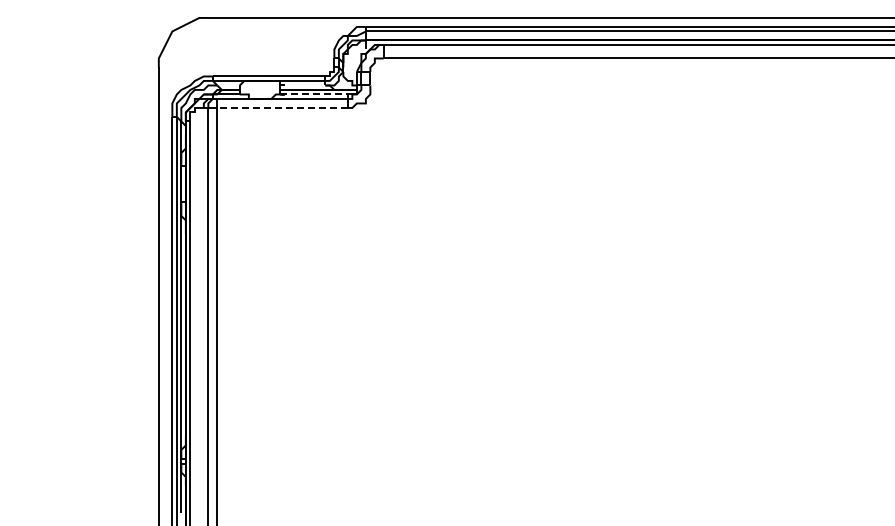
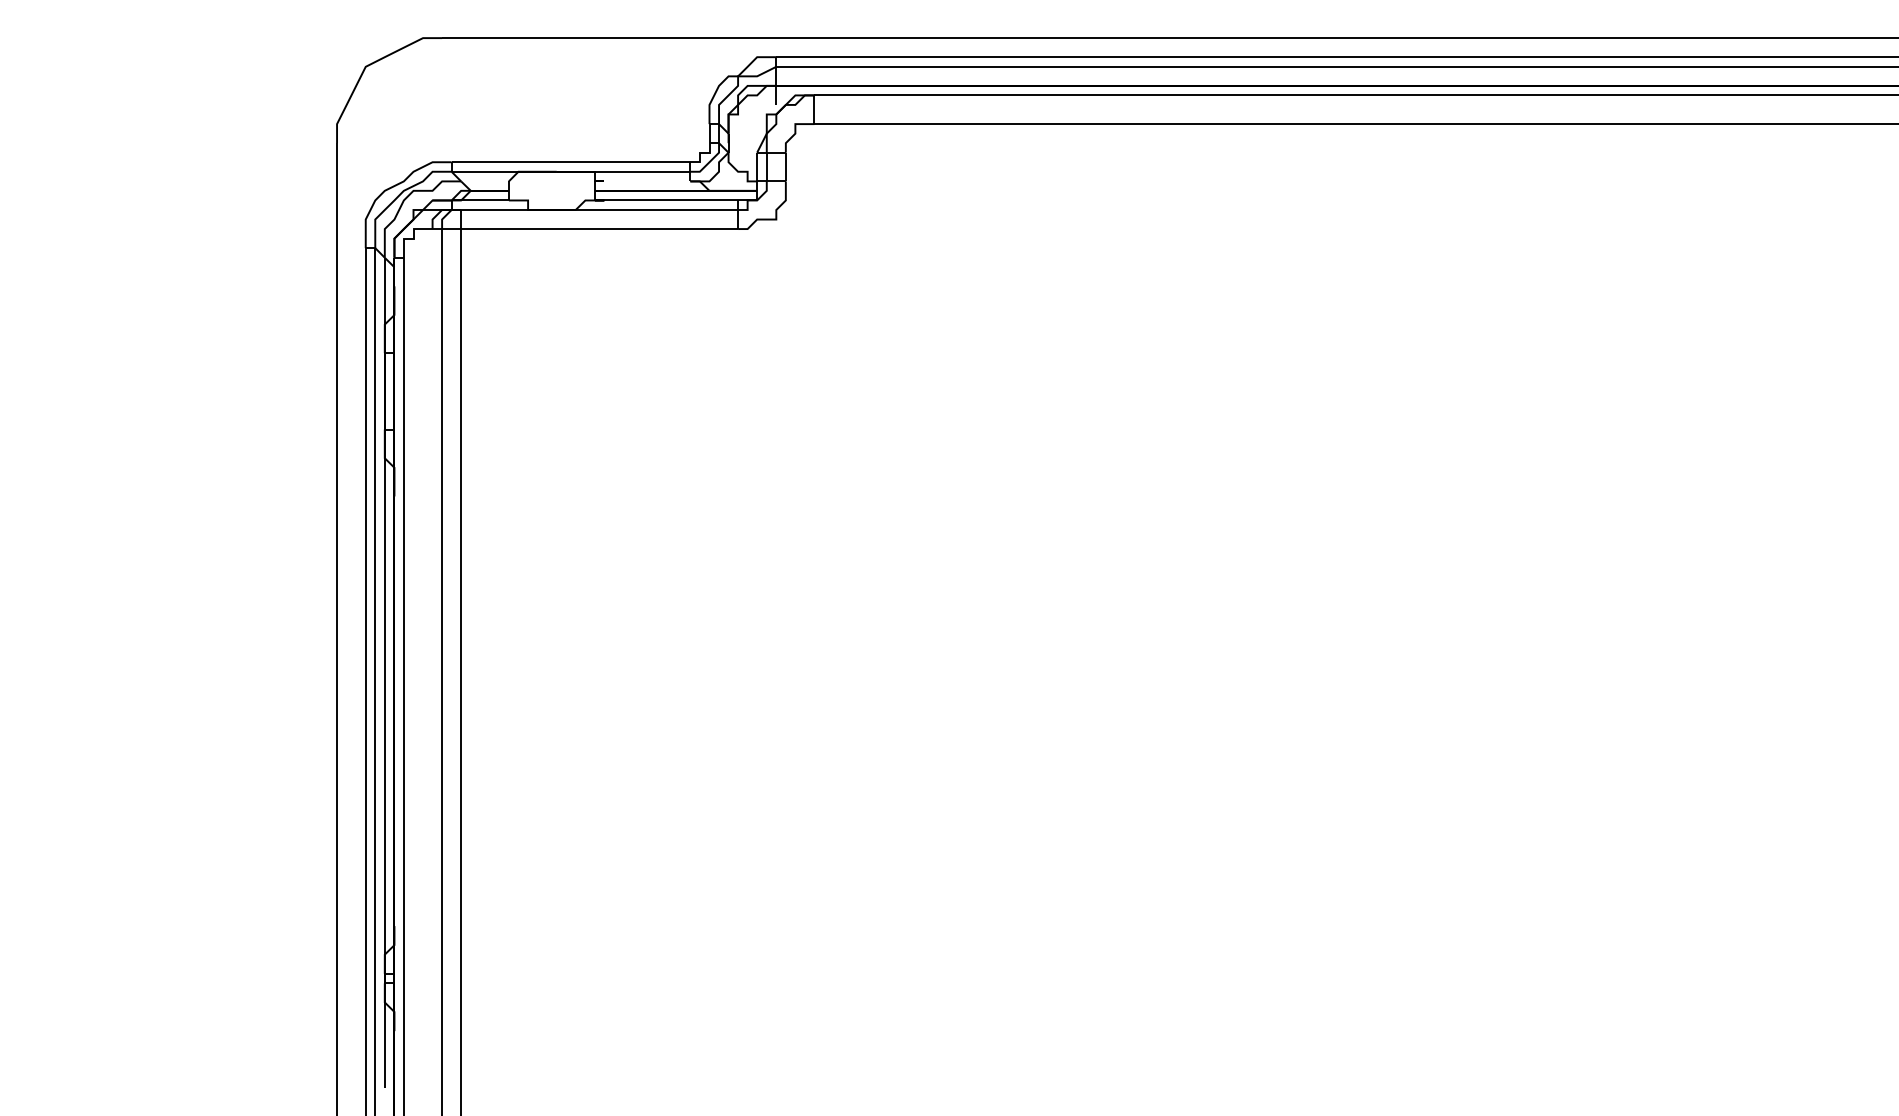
line: (314, 94) -> (667, 200), dashed -> solid
line: (282, 107) -> (599, 228), dashed -> solid

